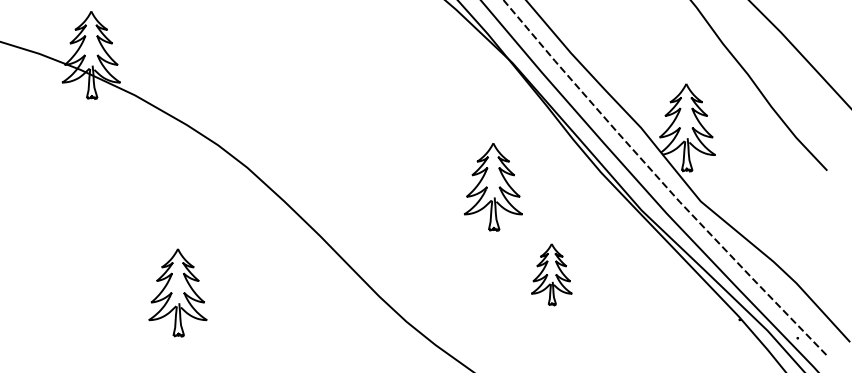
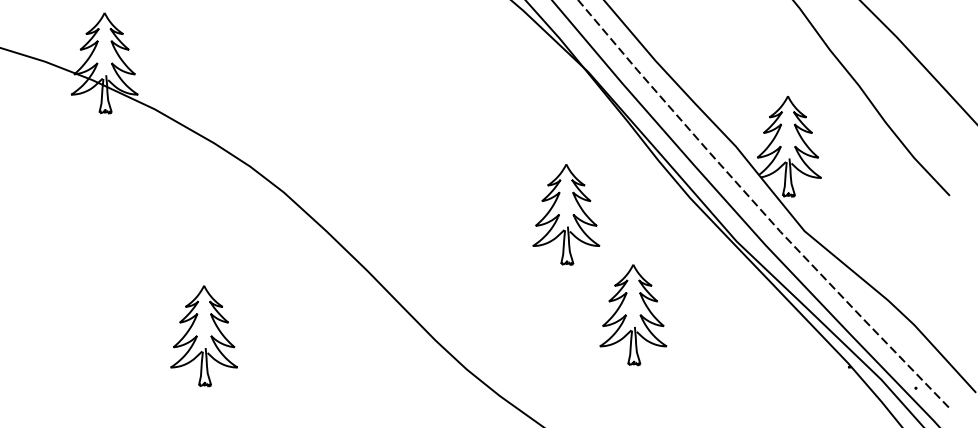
part: (551, 274) -> (633, 315), size x1.43

